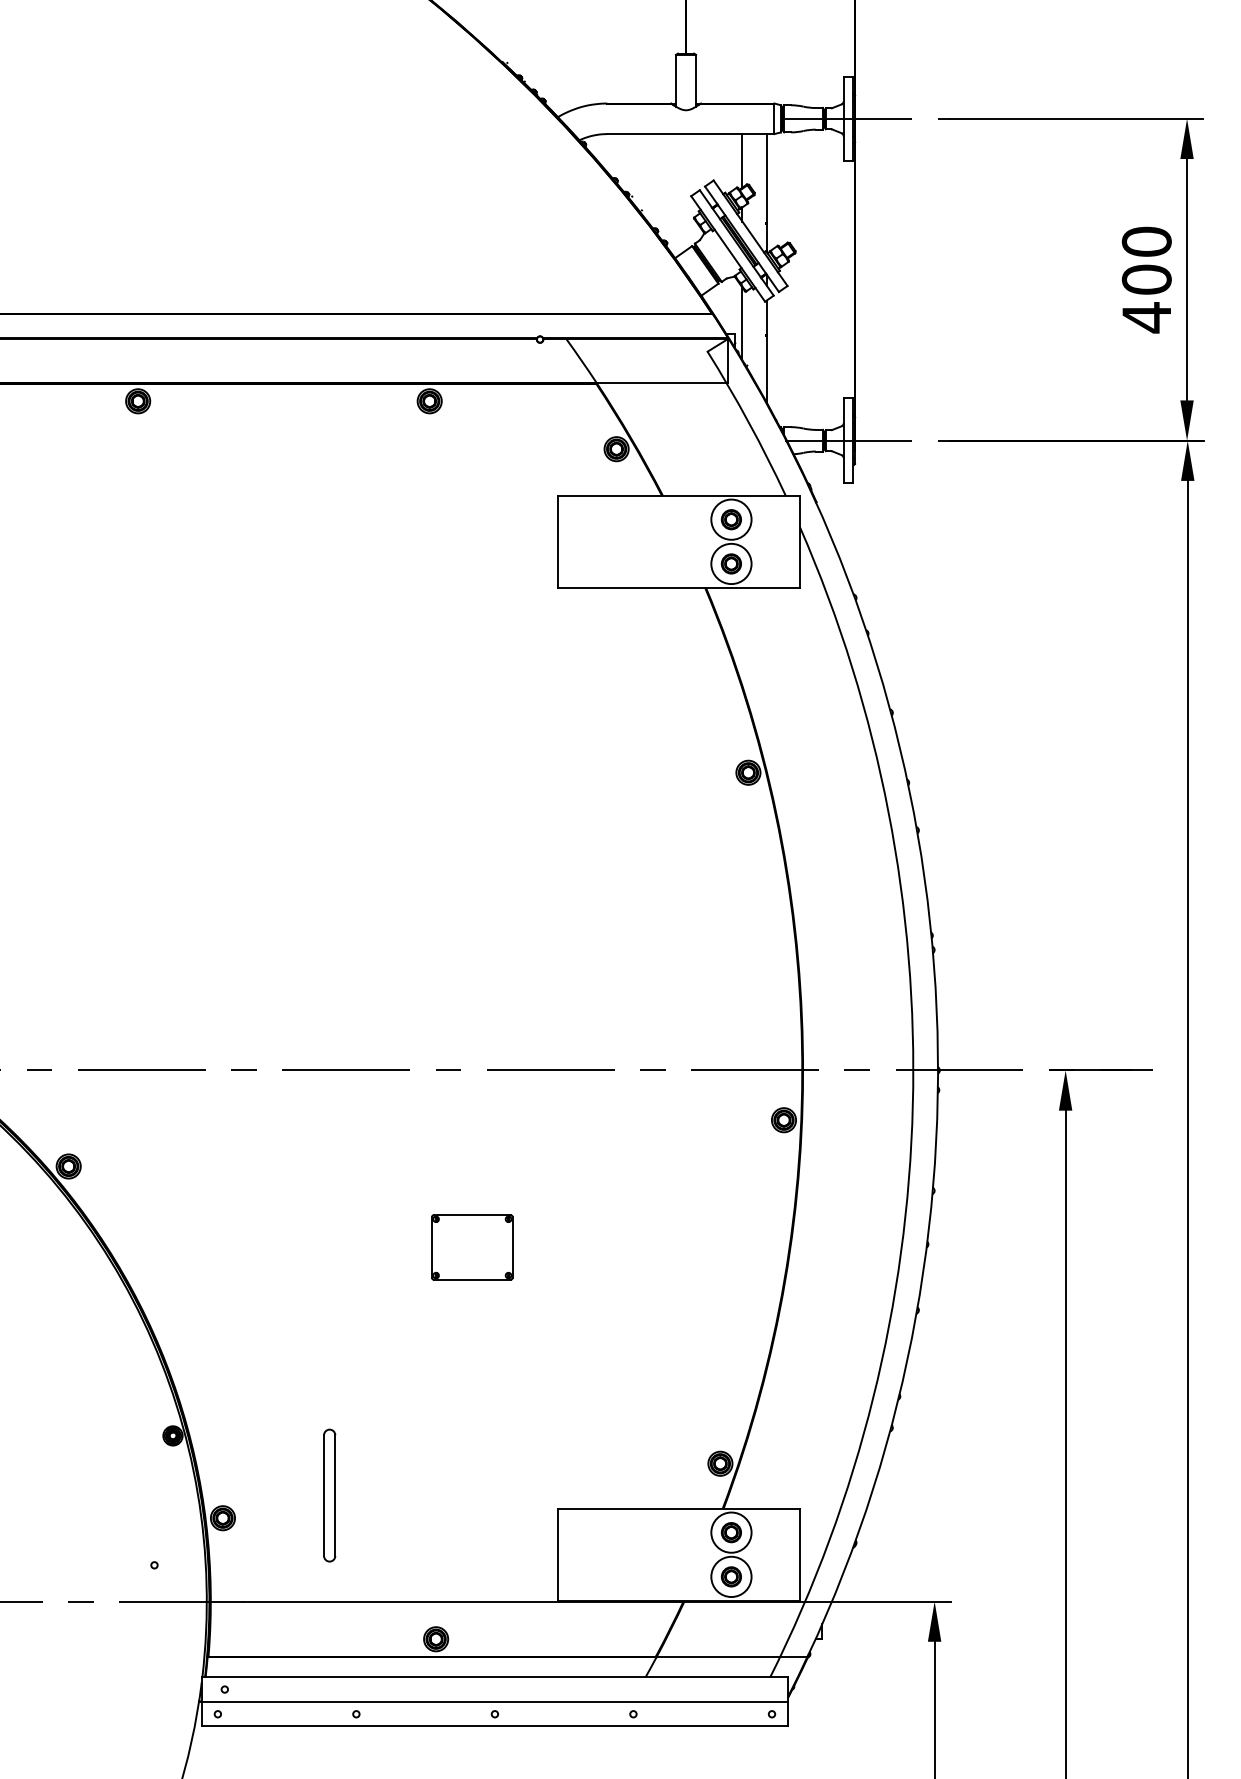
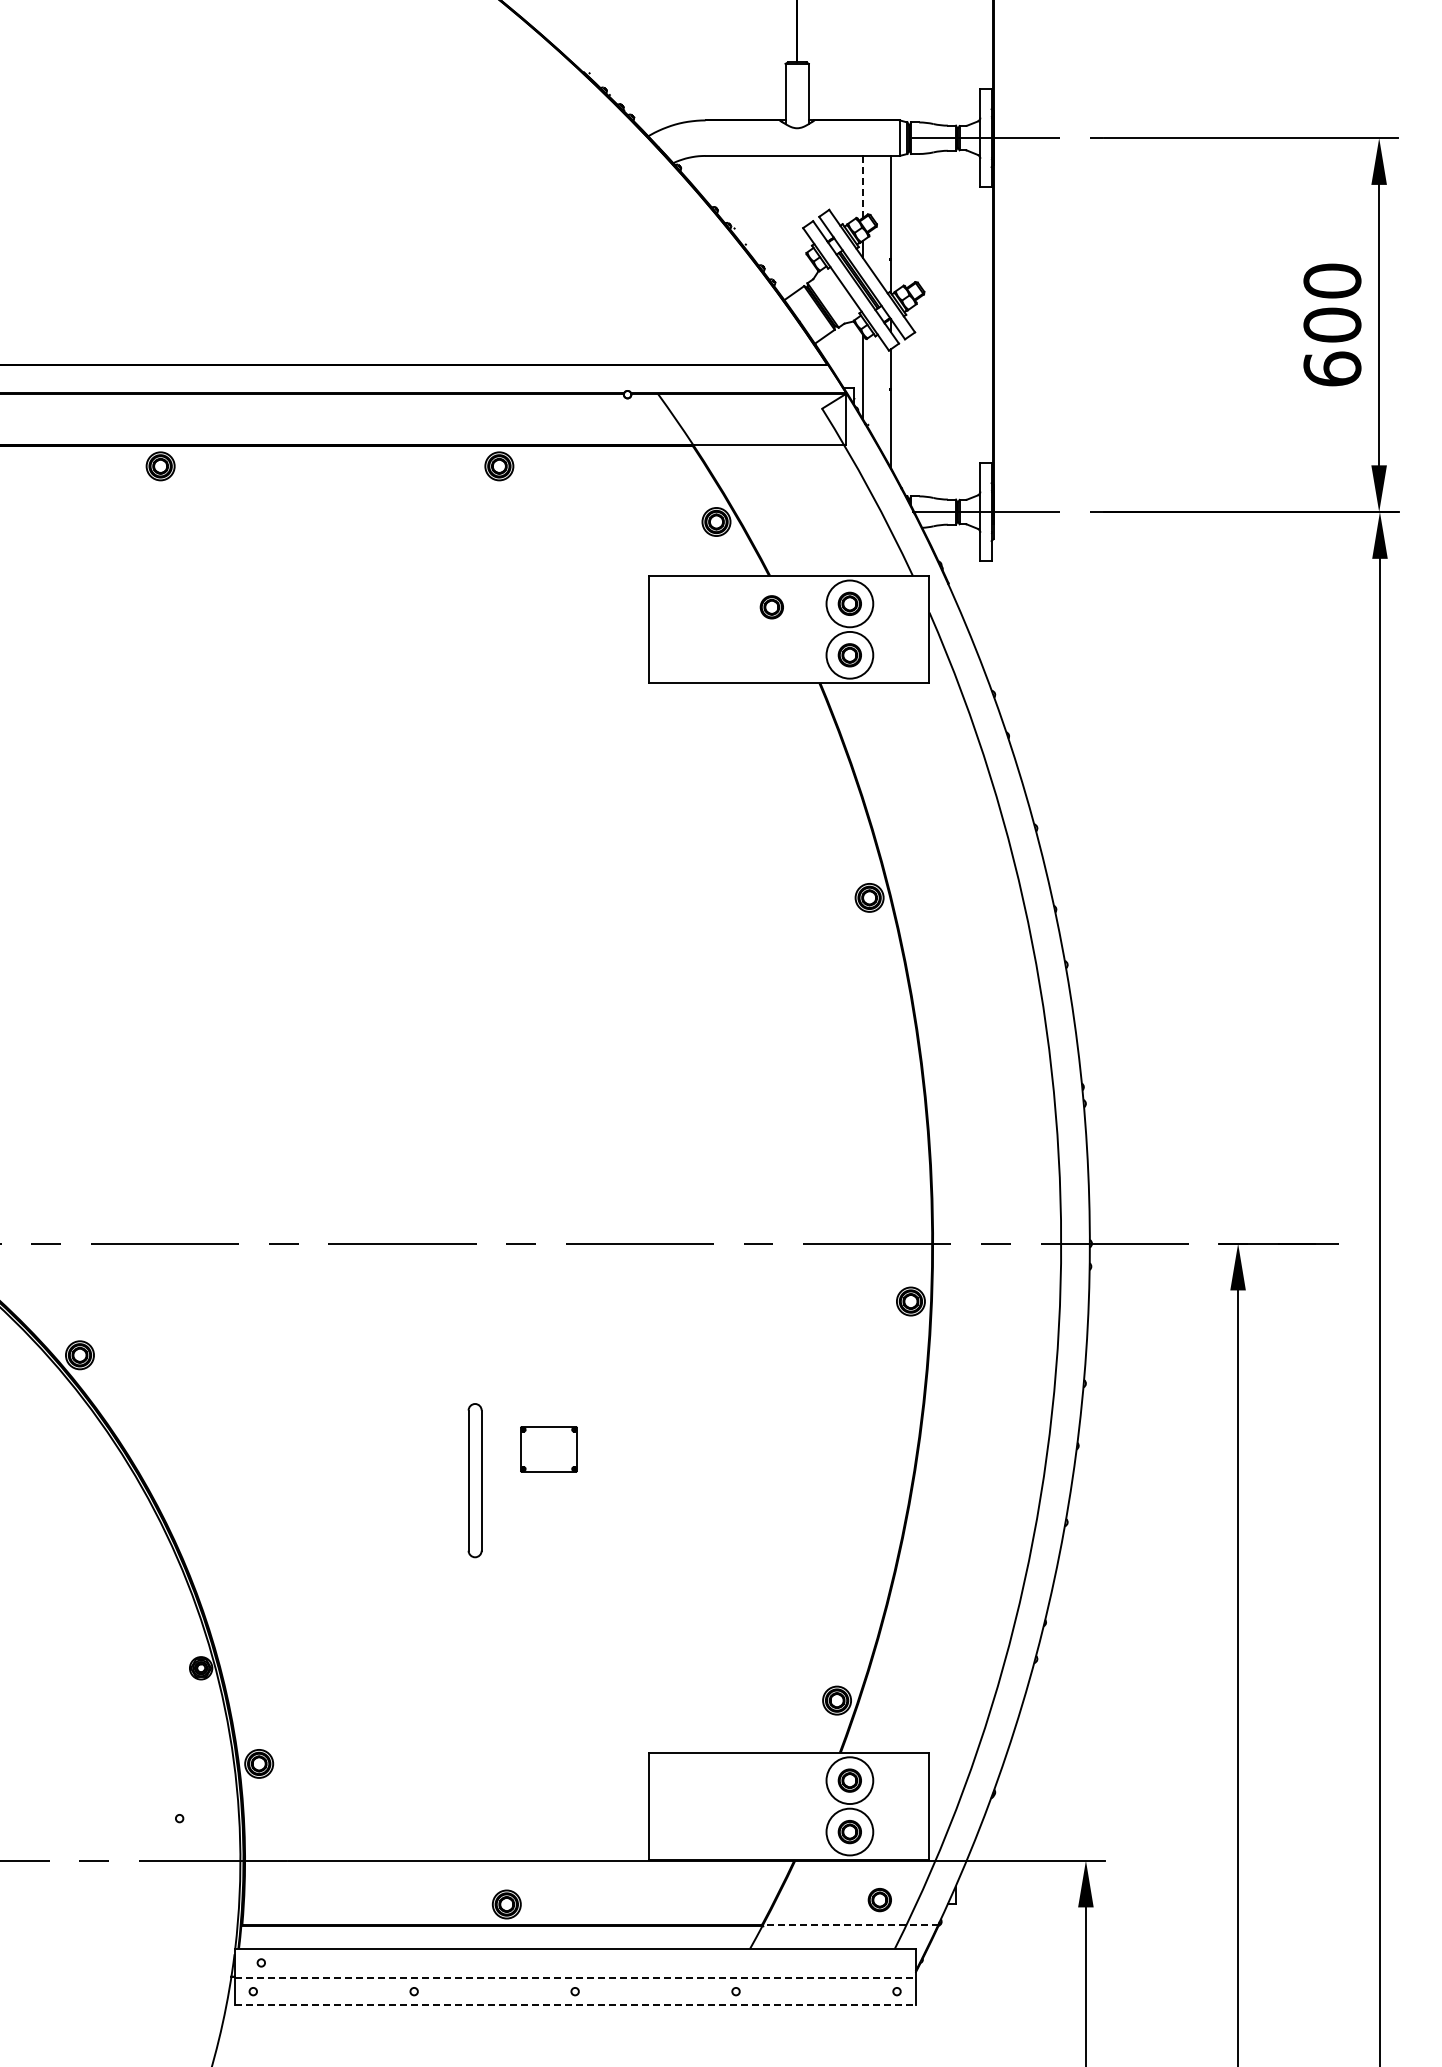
line: (742, 160) -> (862, 186), solid -> dashed
text: (1146, 317) -> (1332, 369), 400 -> 600
part: (663, 522) -> (771, 607), added
part: (472, 1247) -> (548, 1449), size x0.6
part: (329, 1495) -> (474, 1480), moved
part: (756, 1635) -> (879, 1900), added
line: (731, 1656) -> (850, 1924), solid -> dashed
line: (495, 1702) -> (575, 1977), solid -> dashed
line: (495, 1726) -> (575, 2005), solid -> dashed

